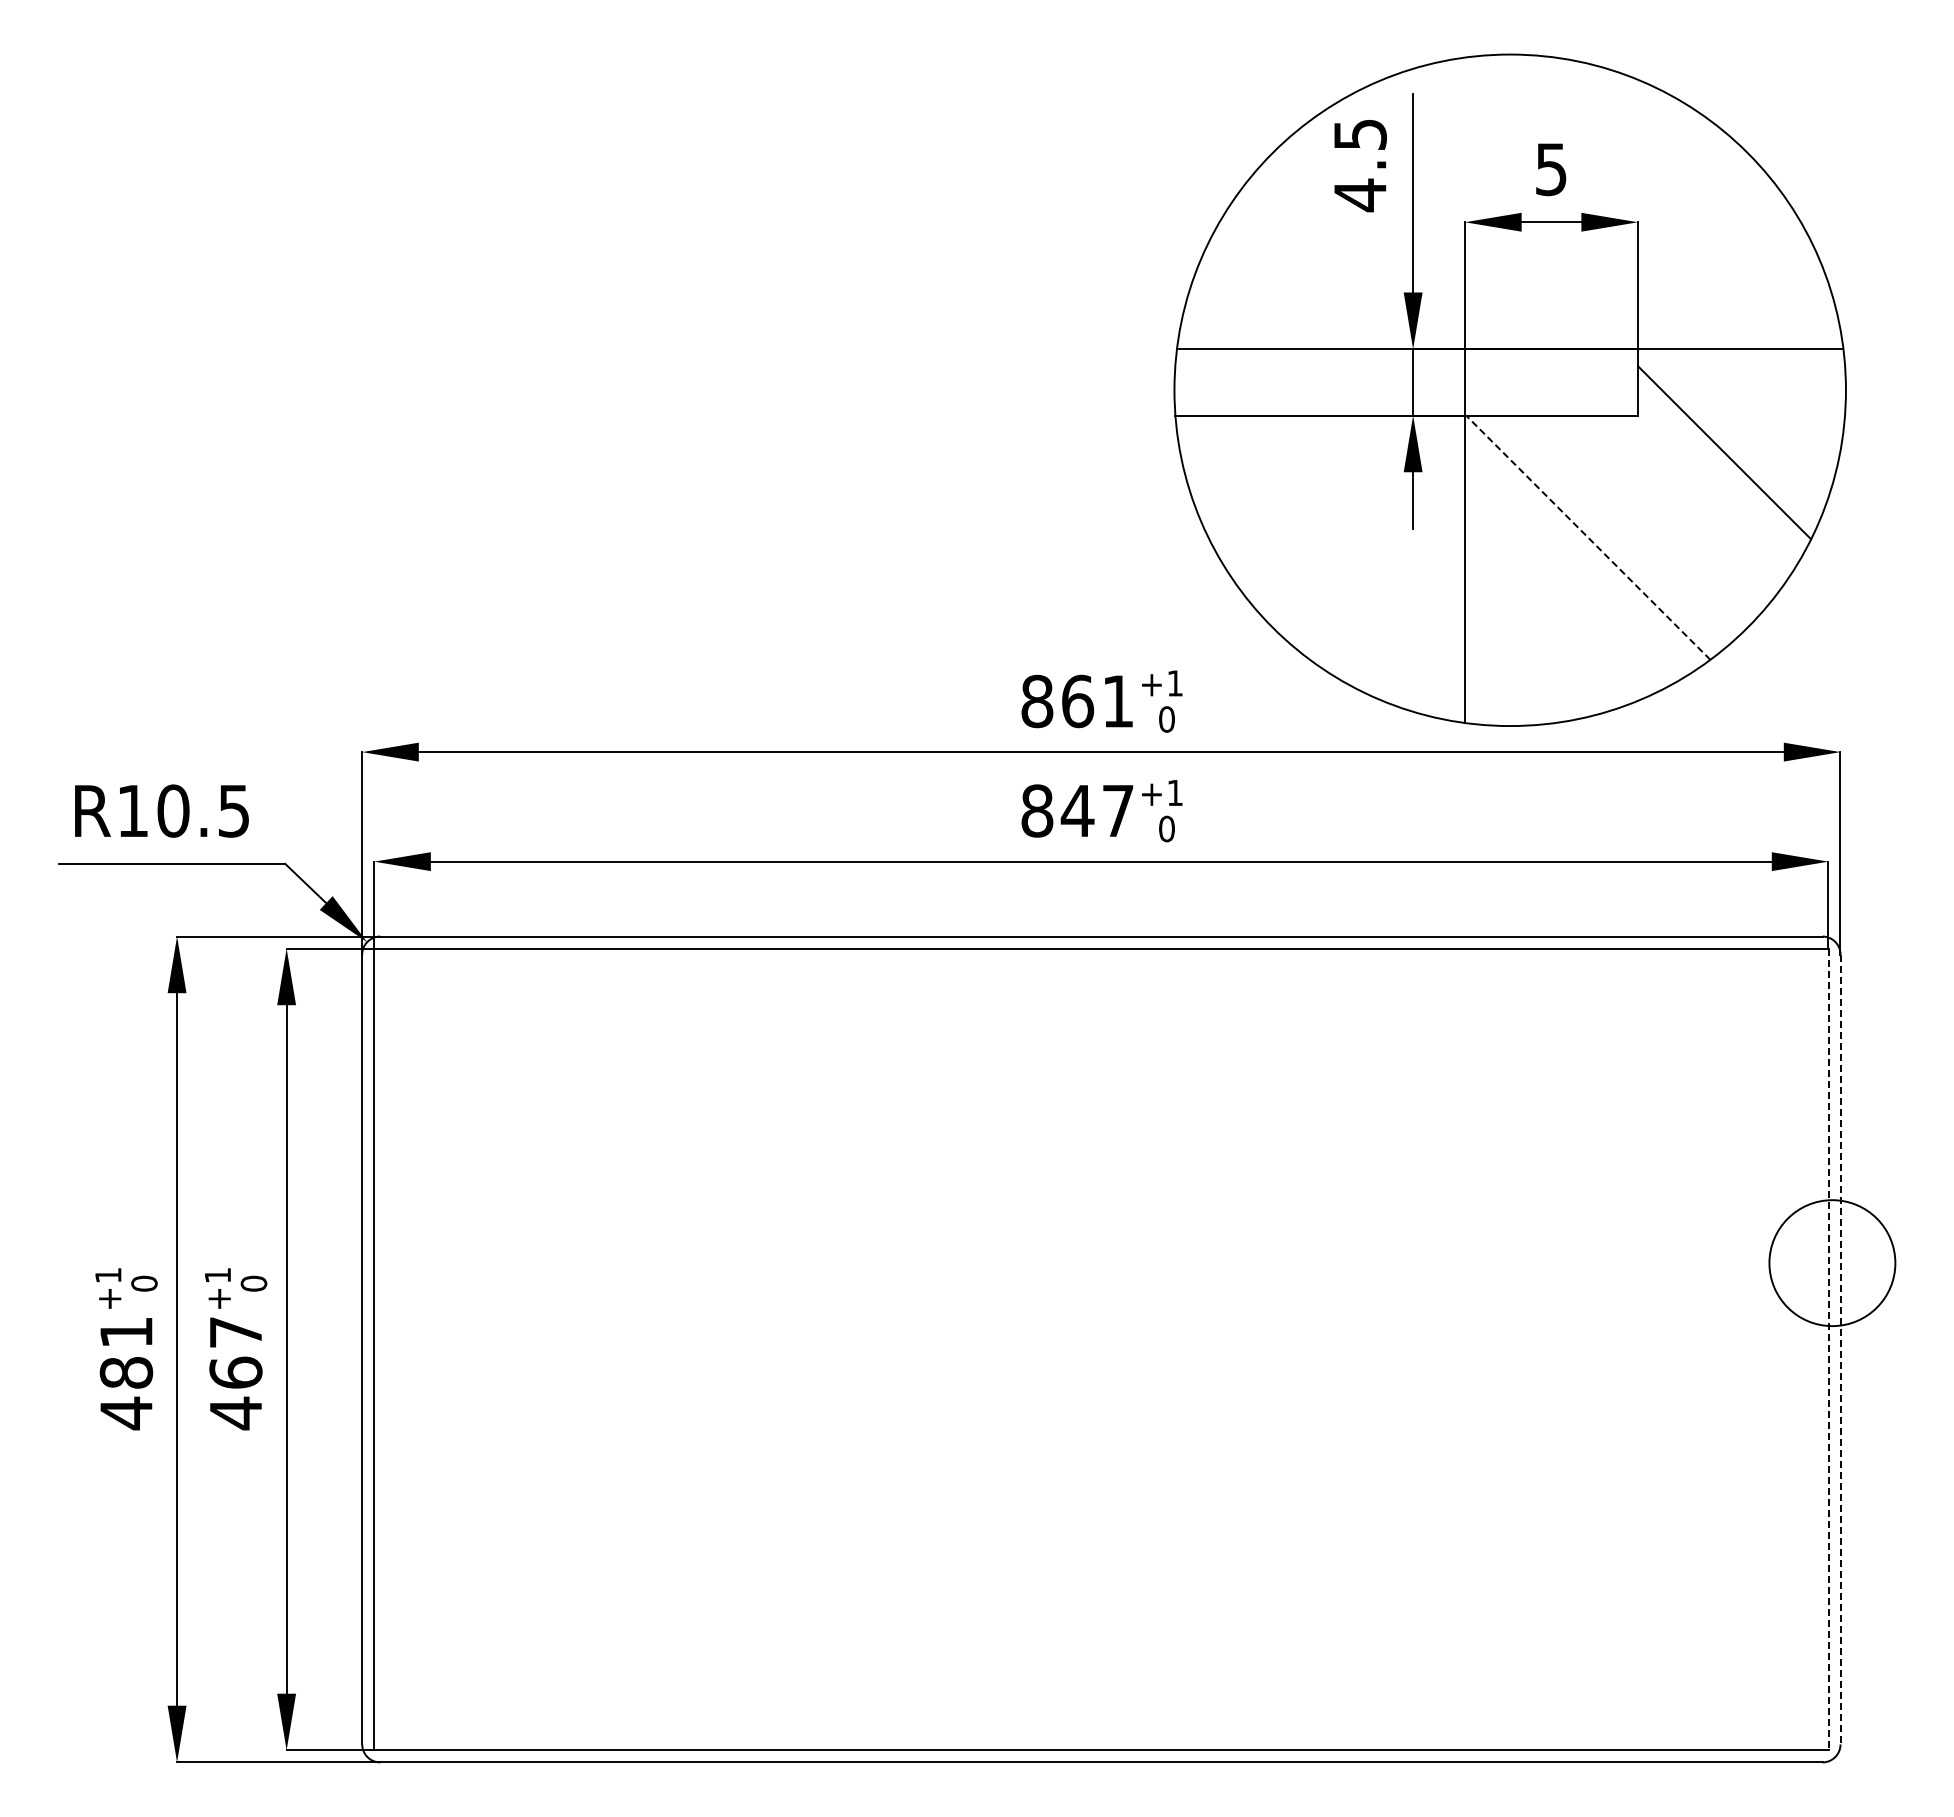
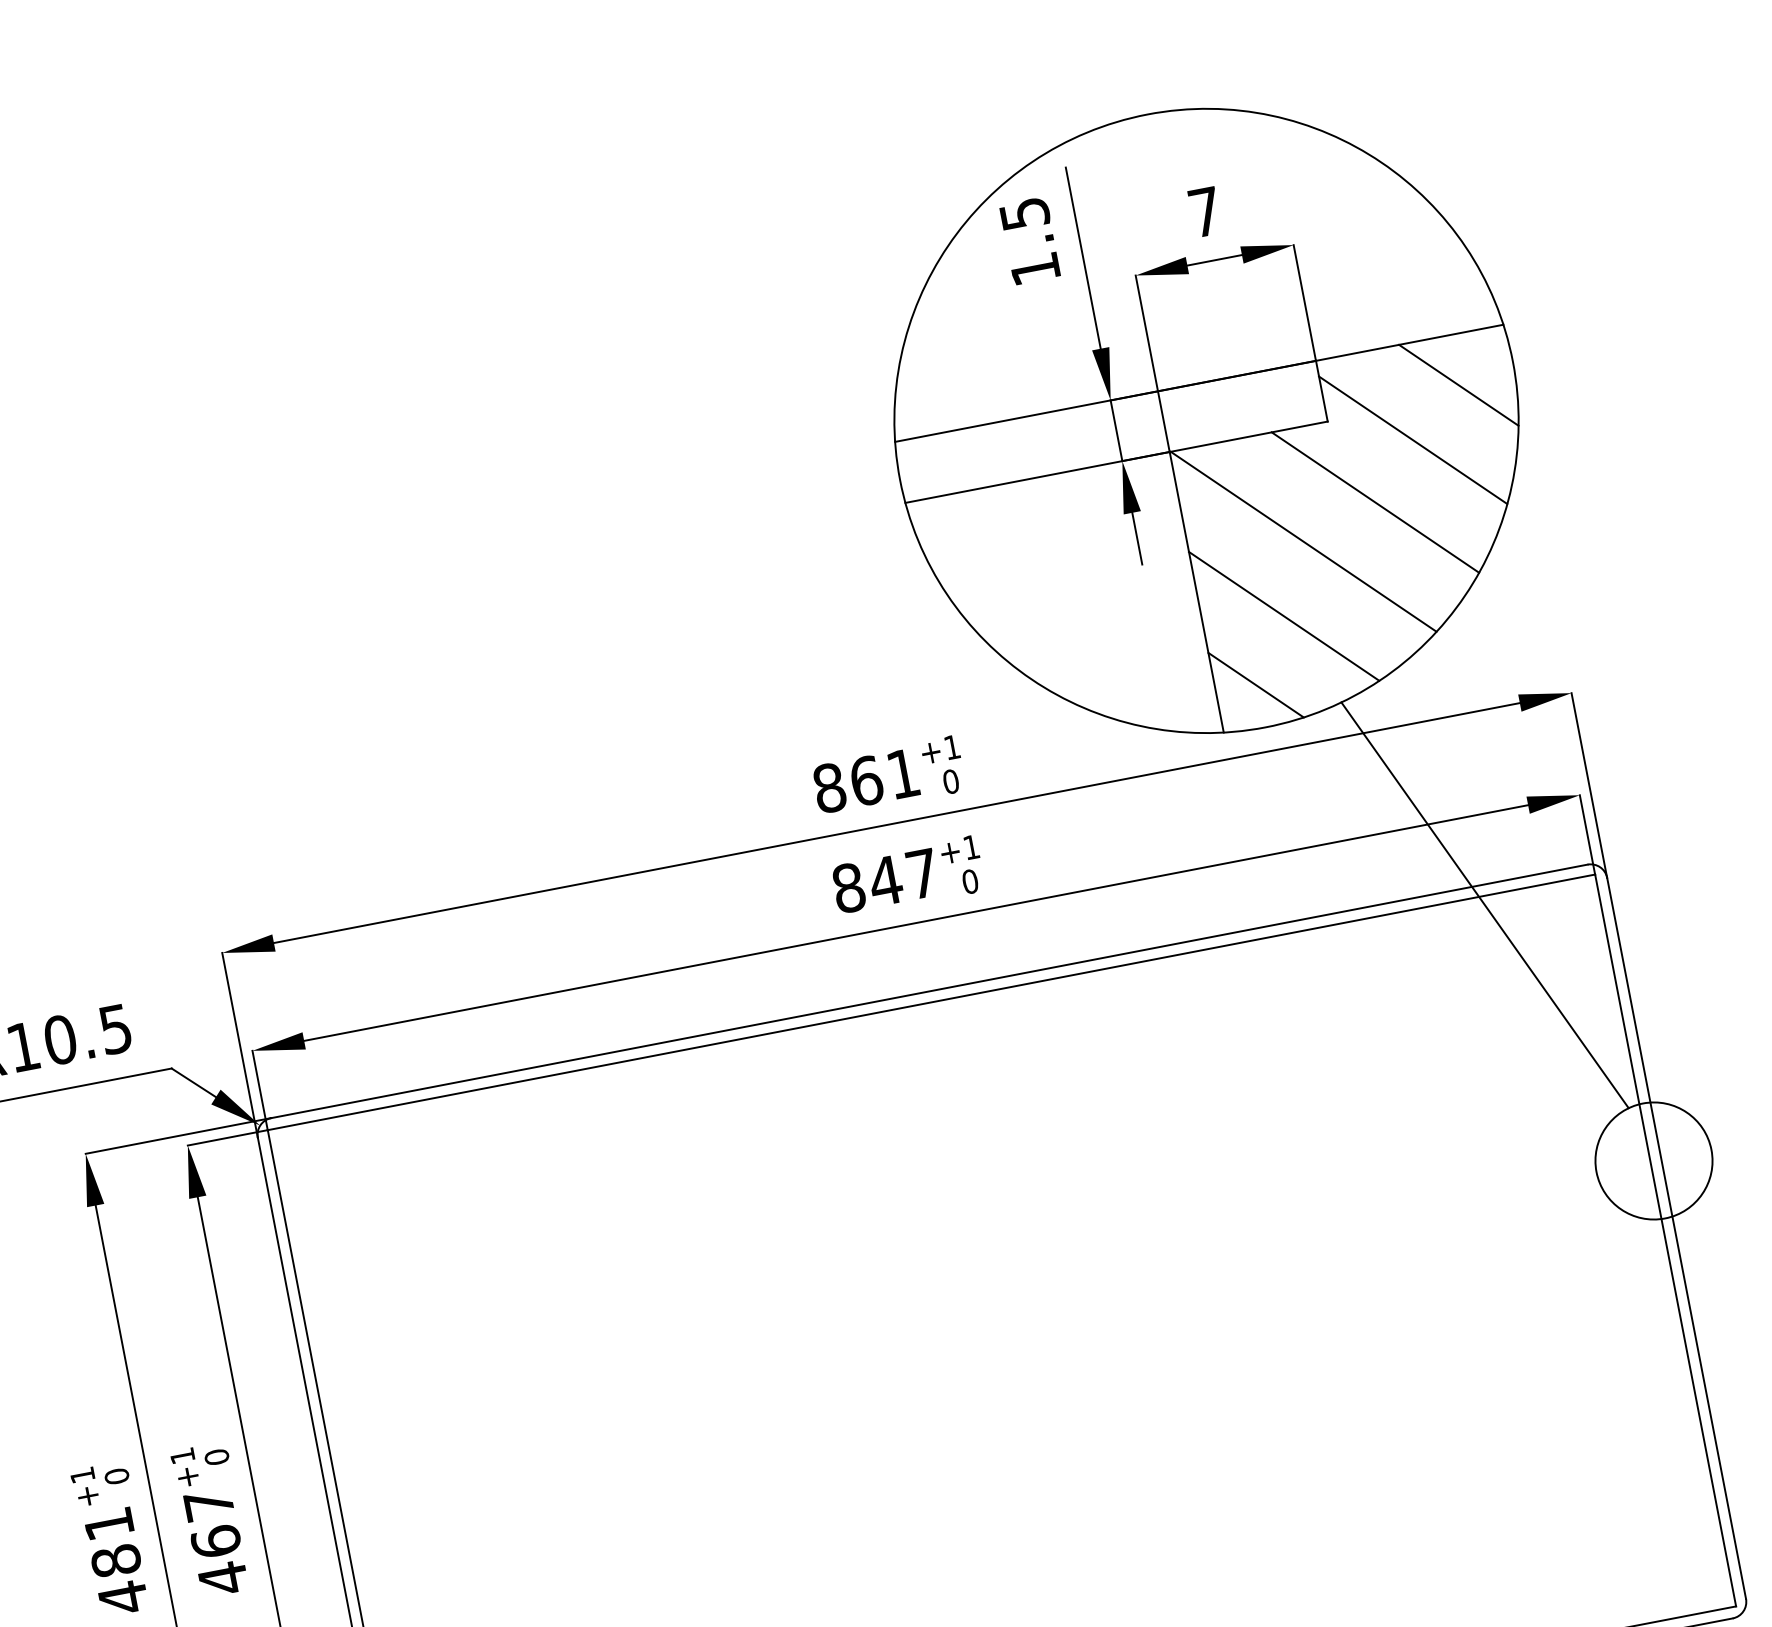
text: (1551, 169) -> (1205, 212), 5 -> 7
text: (1360, 195) -> (1035, 269), 4.5 -> 1.5
line: (1783, 403) -> (1458, 384), added
line: (1671, 510) -> (1374, 502), added
line: (1588, 537) -> (1303, 541), dashed -> solid
line: (1552, 612) -> (1284, 616), added
line: (1508, 679) -> (1255, 685), added
line: (1705, 958) -> (1484, 905), added
line: (1828, 1349) -> (1665, 1240), dashed -> solid
line: (1840, 1349) -> (1676, 1238), dashed -> solid

